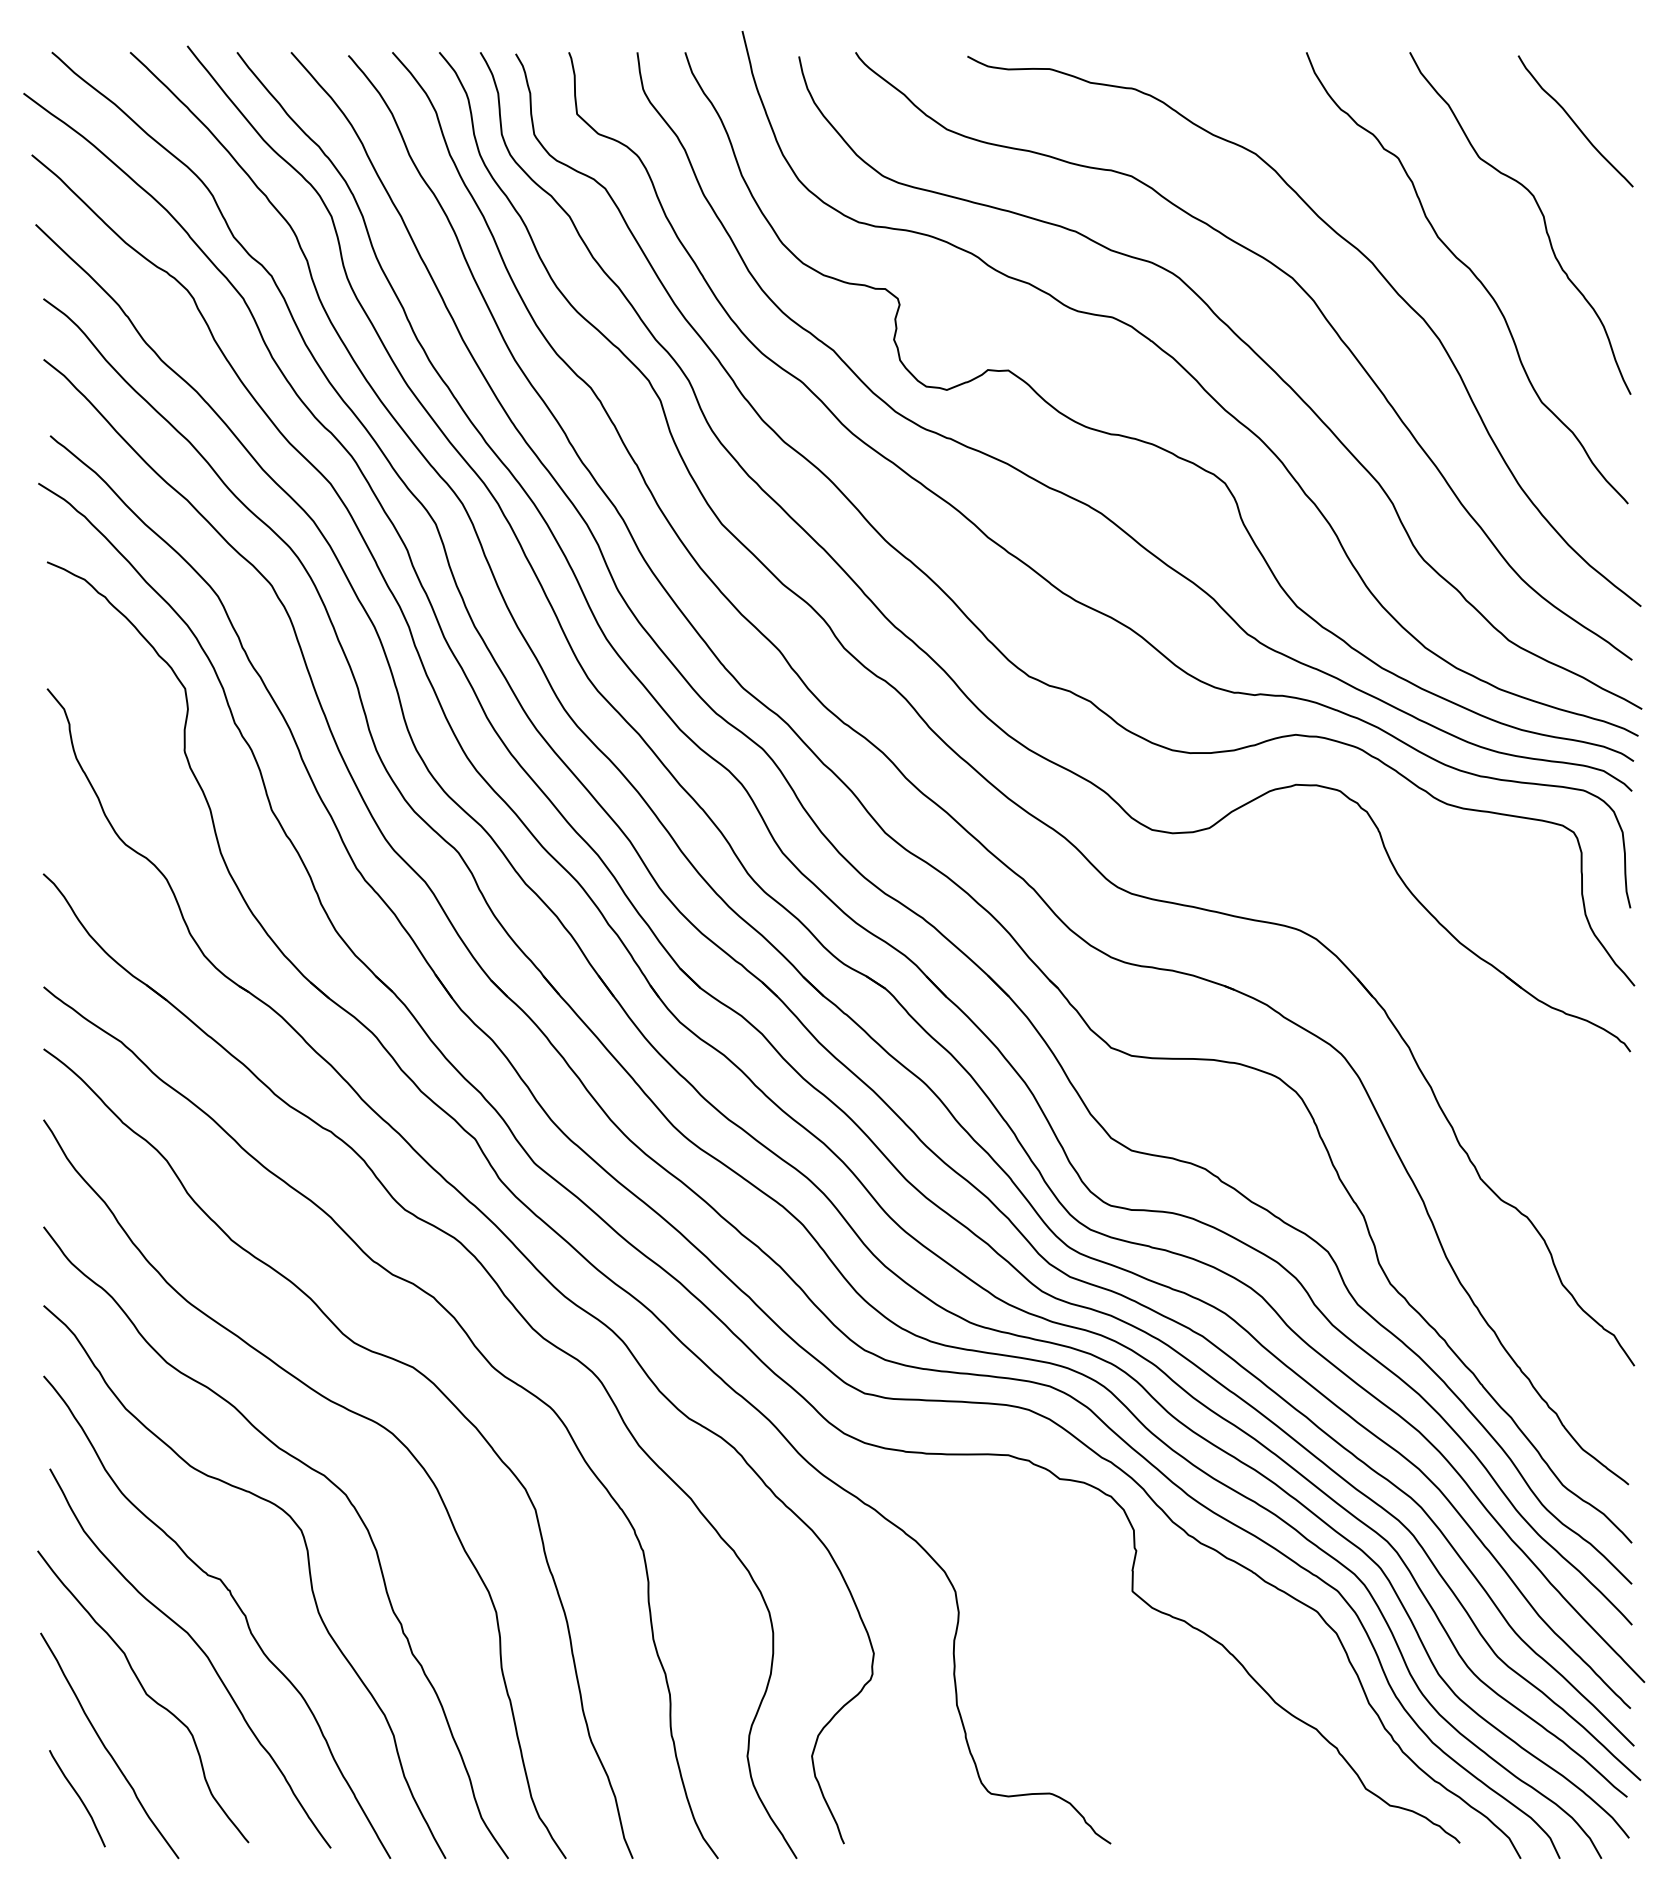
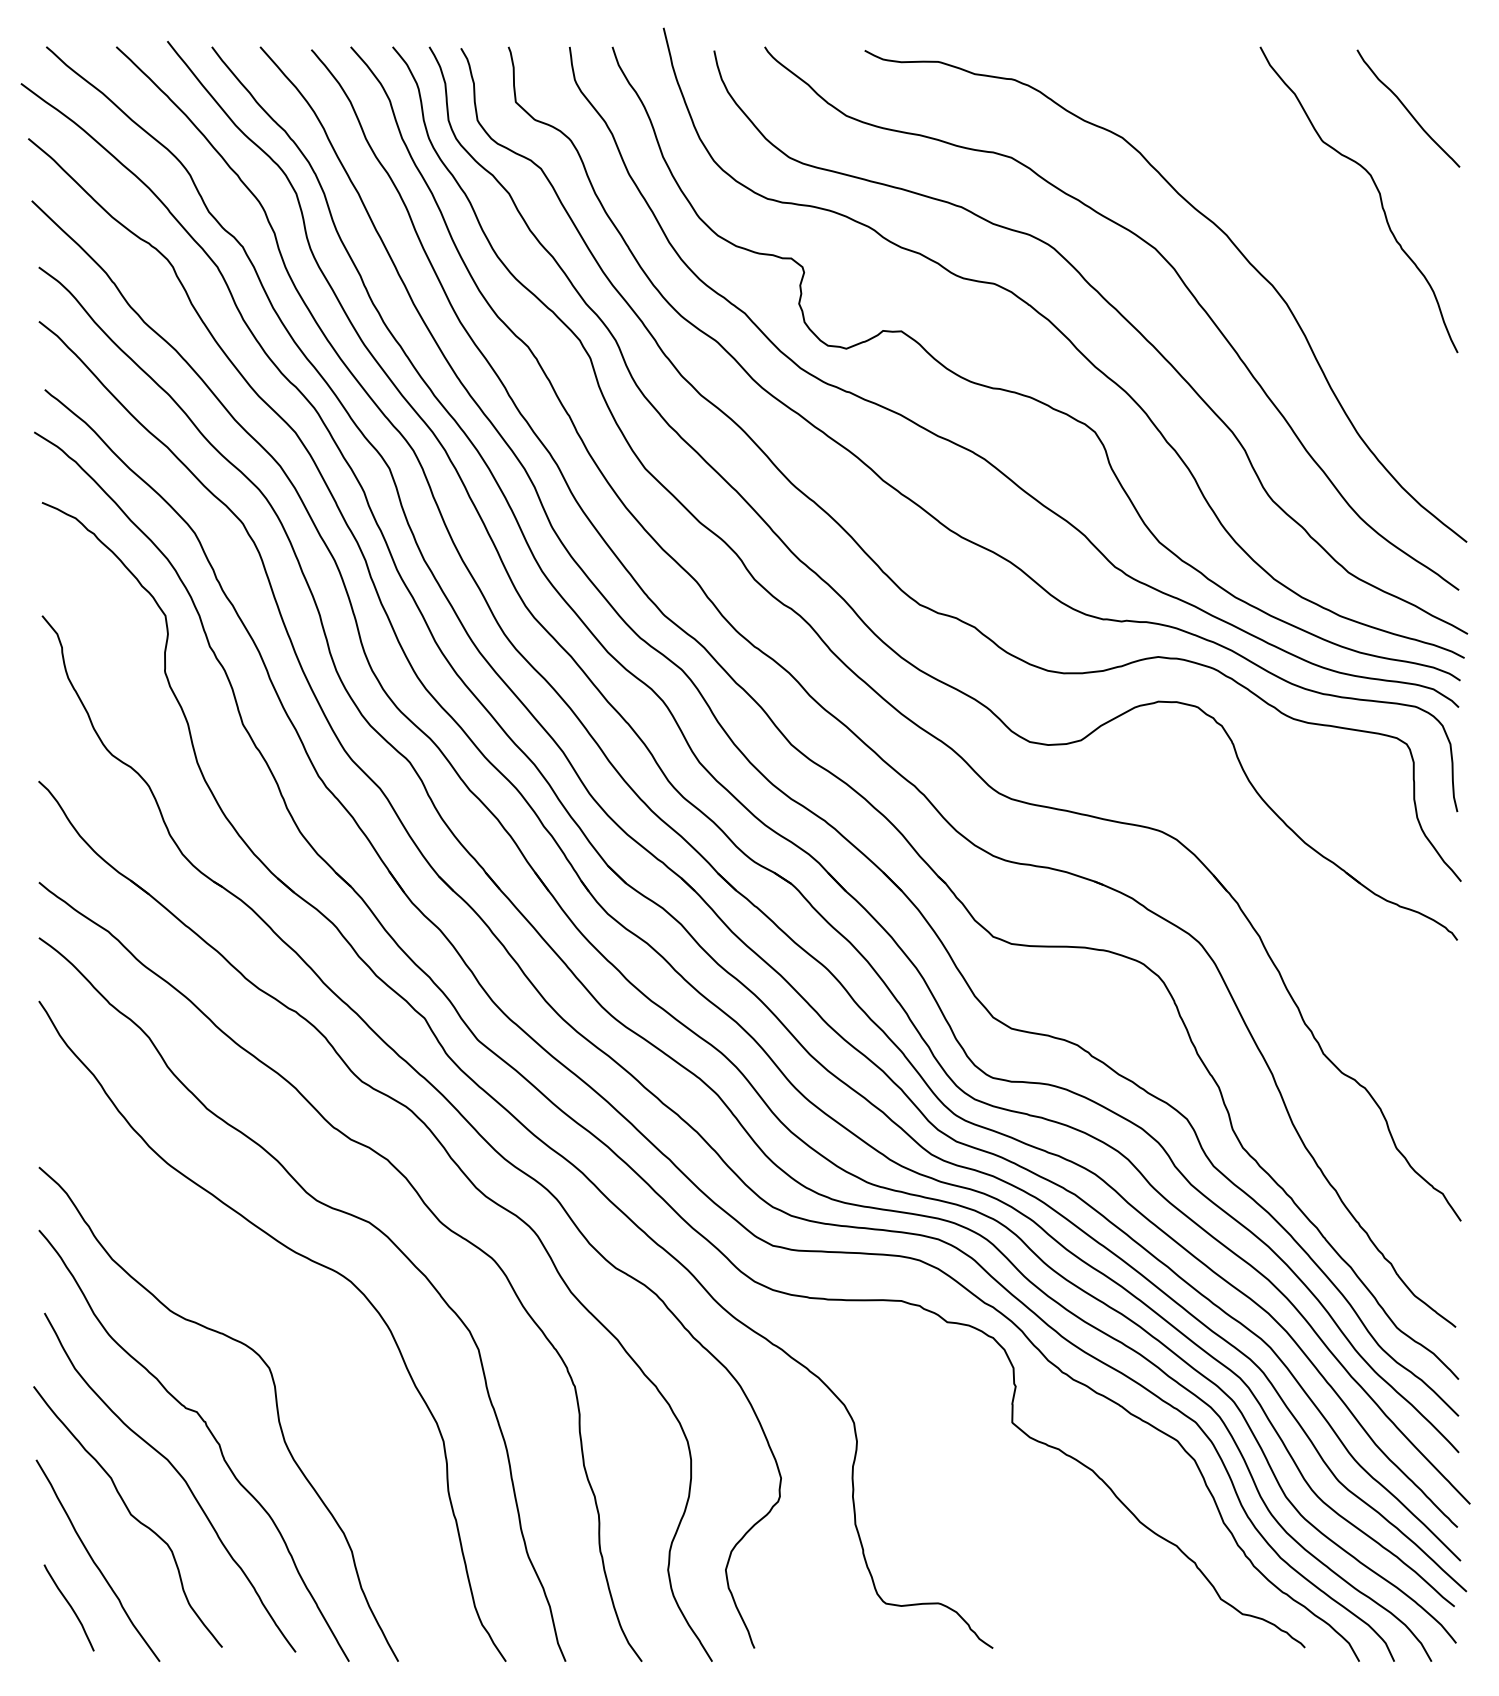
curve: (1473, 275) -> (1317, 246), removed
curve: (312, 1470) -> (279, 1314), removed

